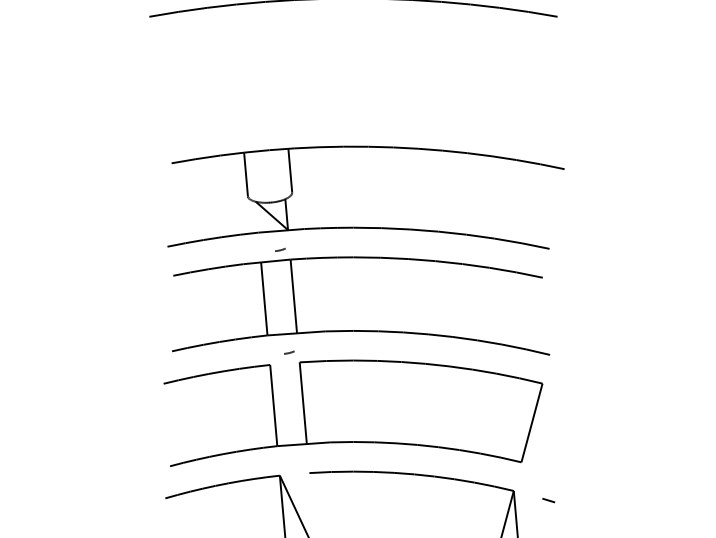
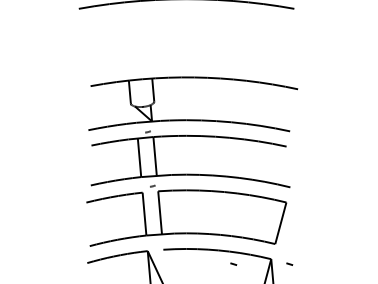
curve: (442, 499) -> (233, 263), added

